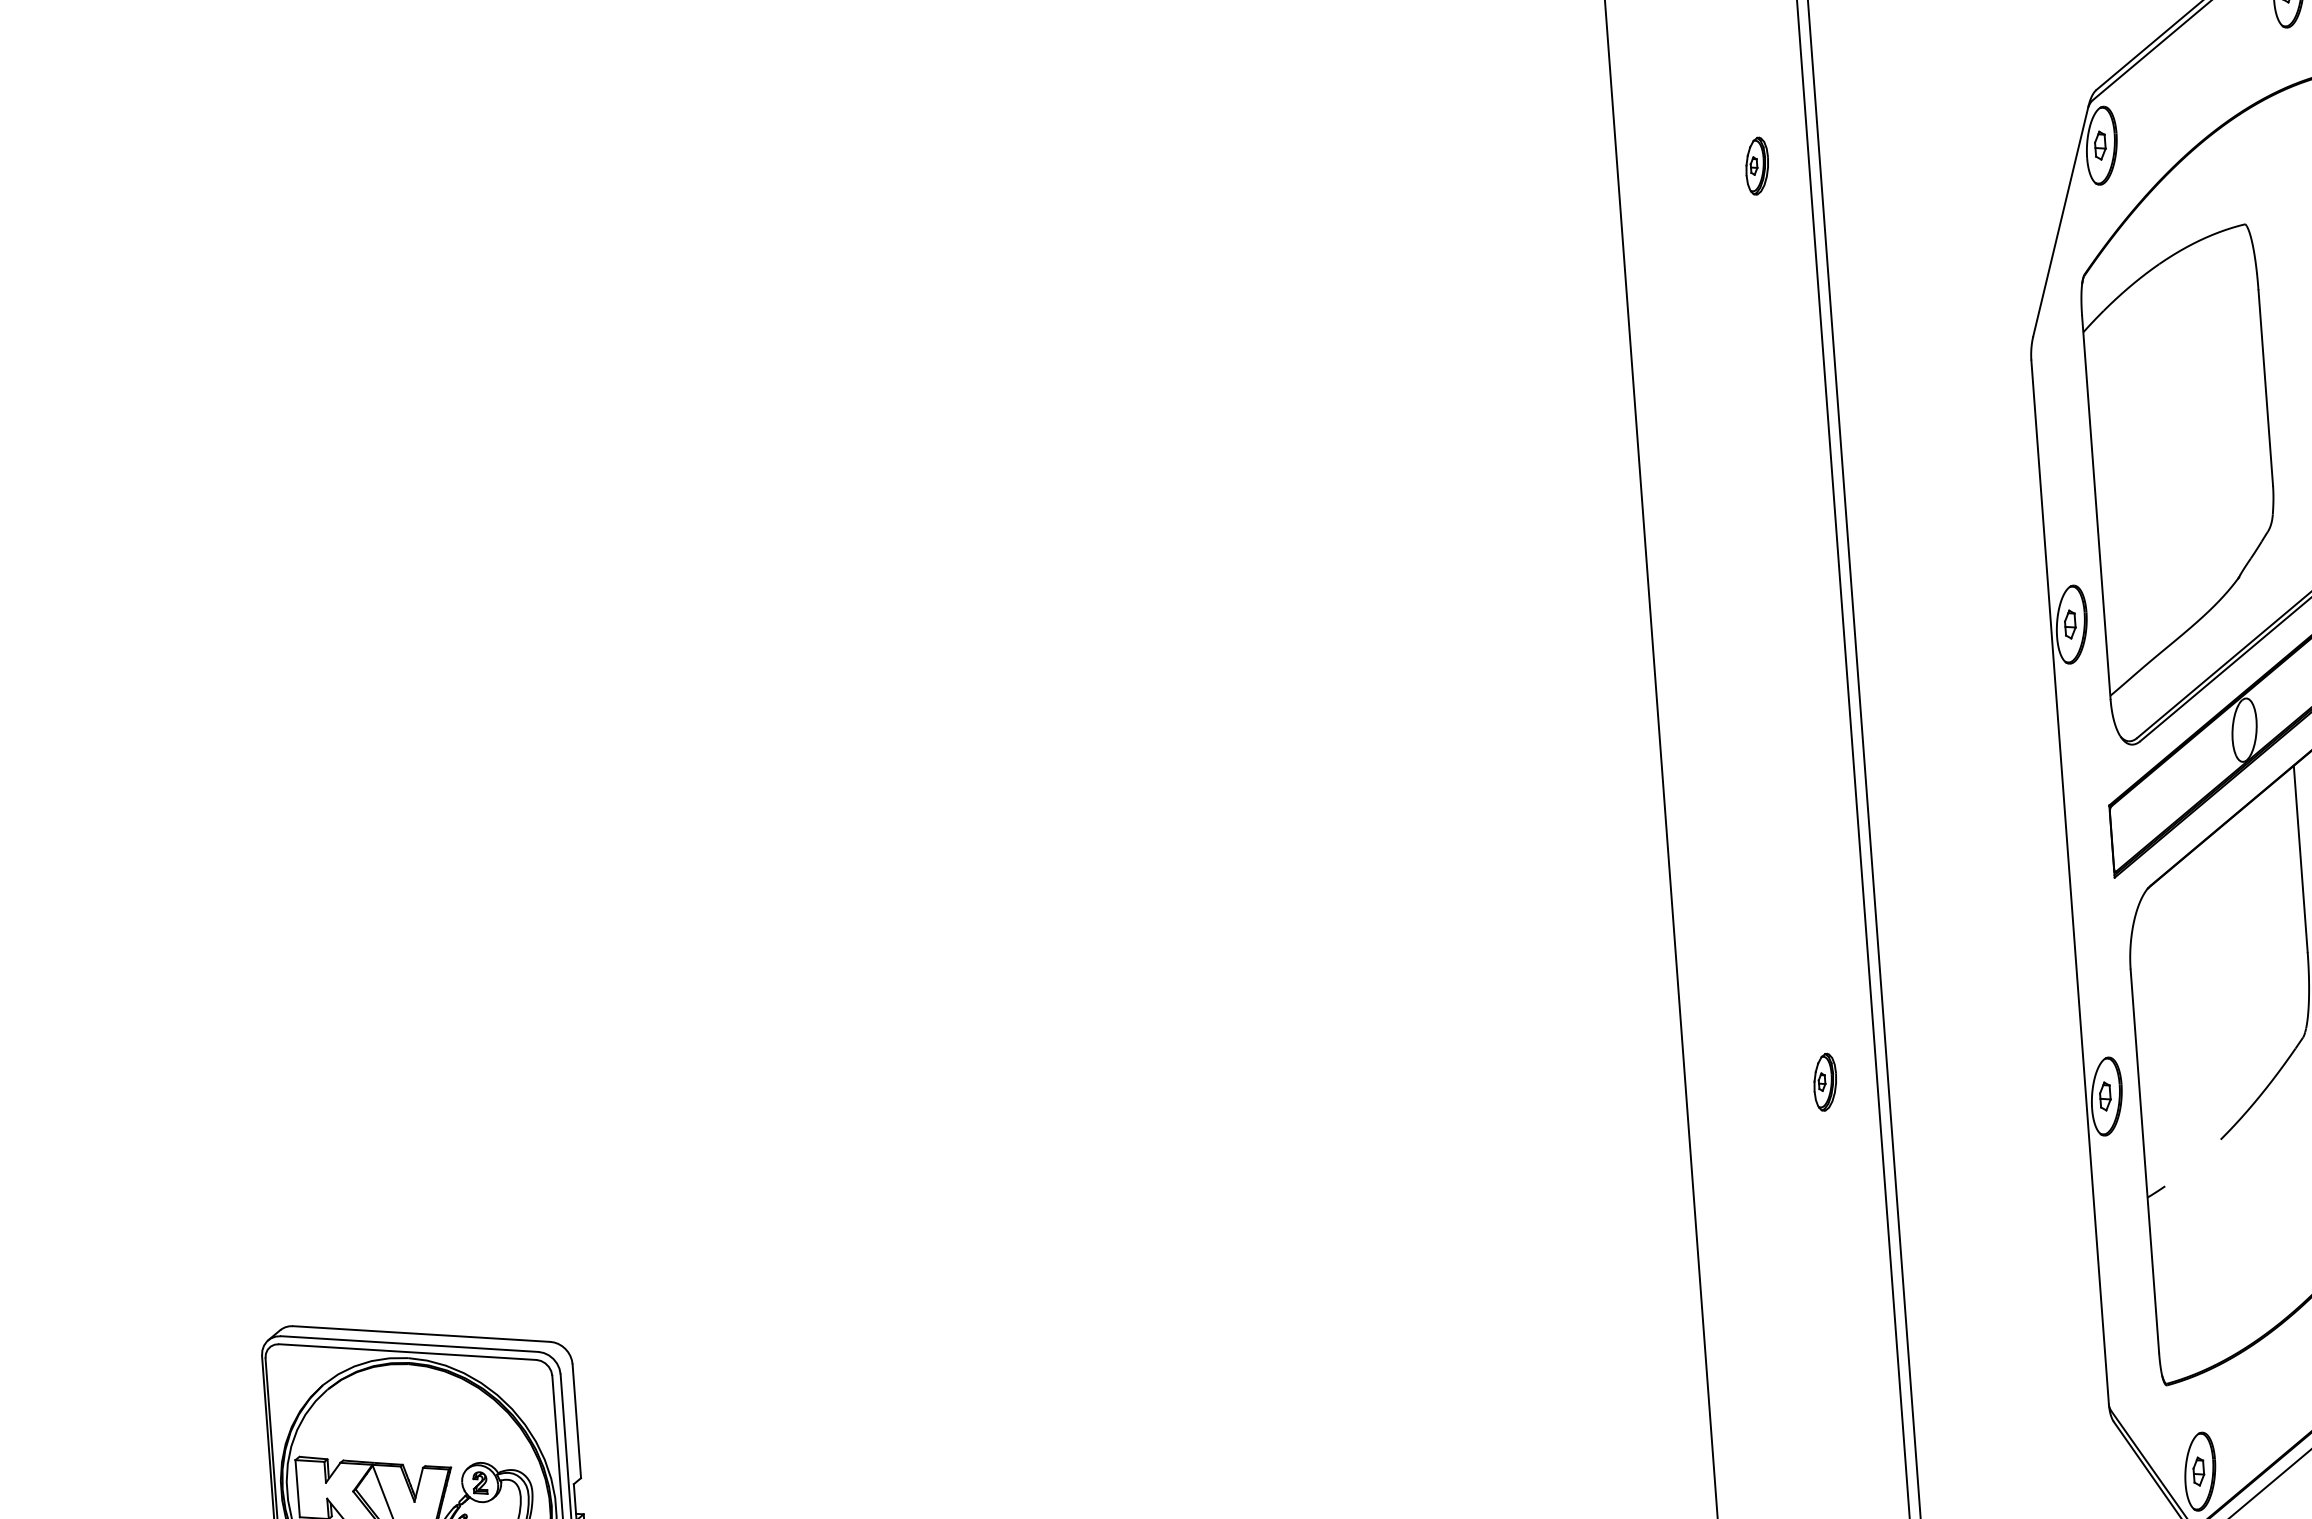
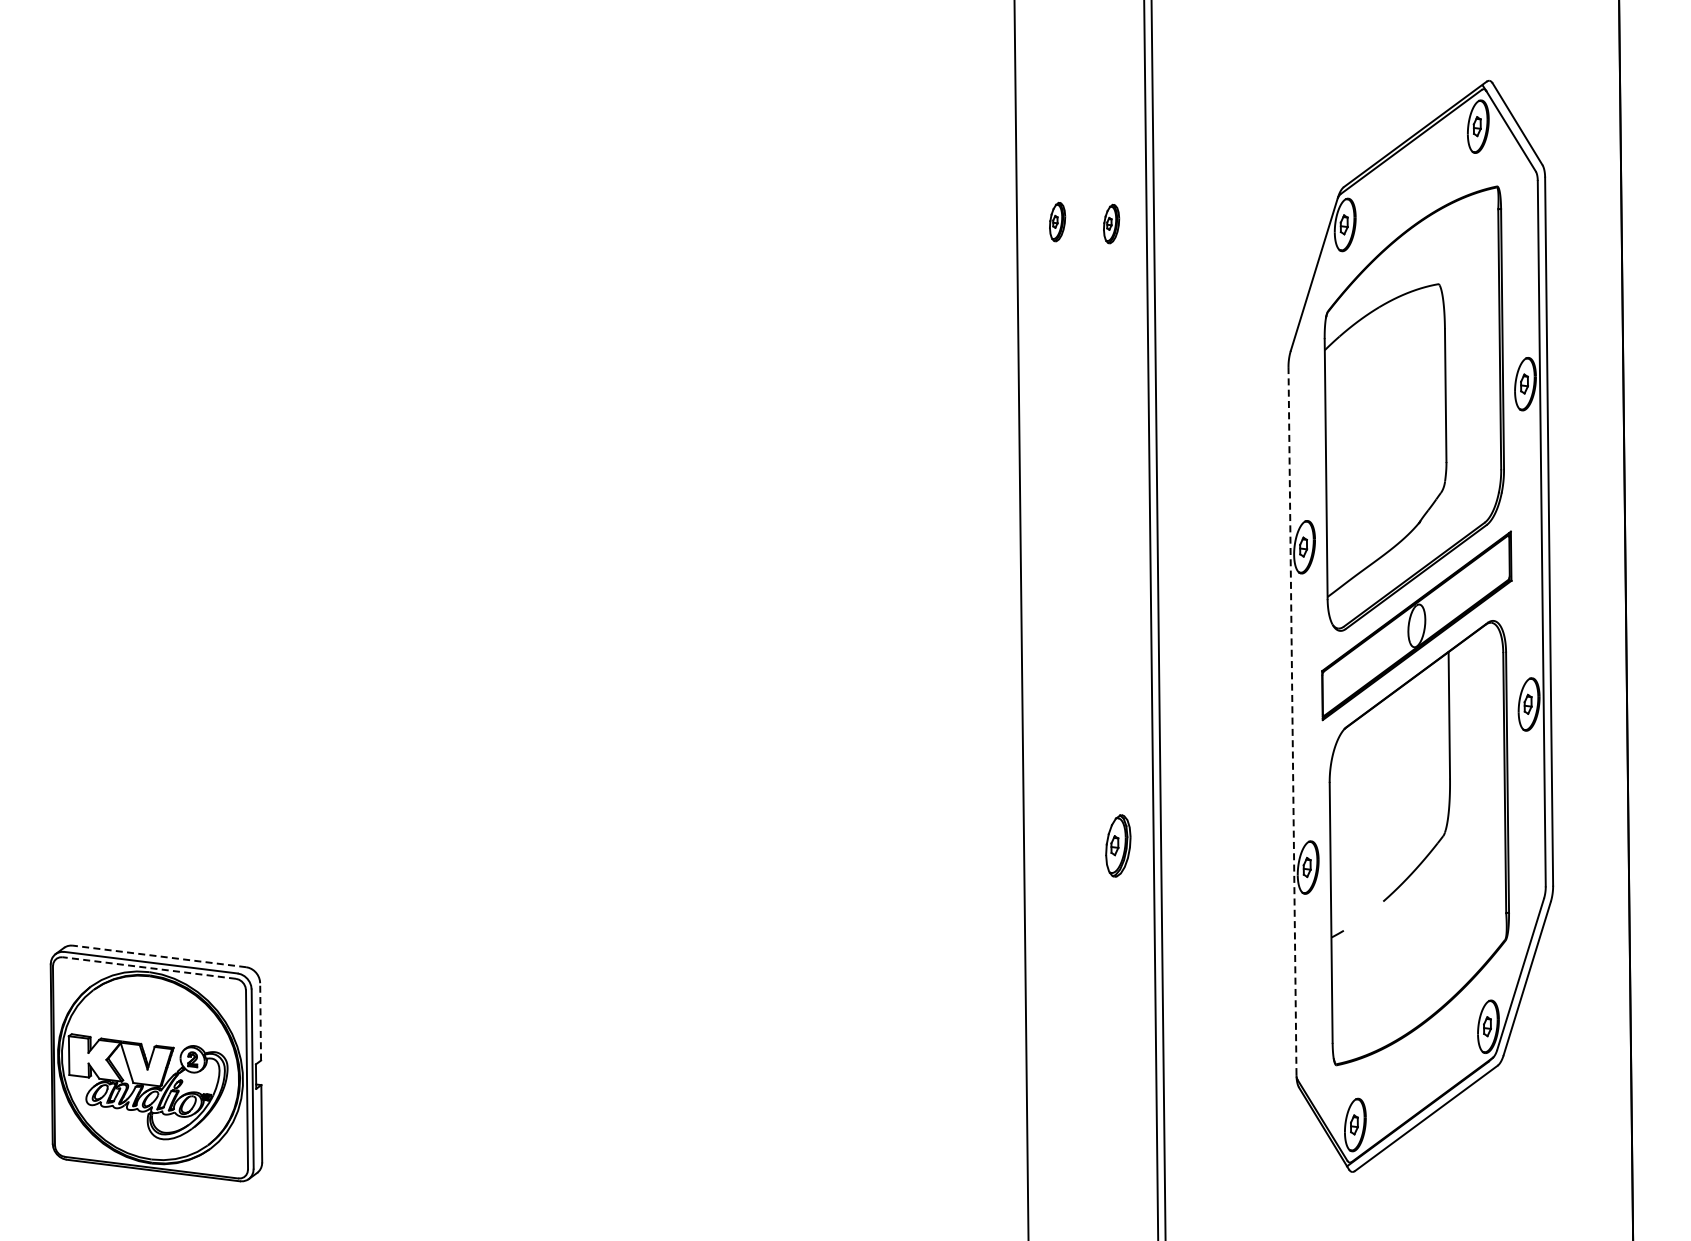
part: (1677, 167) -> (1057, 221), added
line: (2070, 882) -> (1292, 721), solid -> dashed
part: (1825, 1081) -> (1118, 845), size x1.6
line: (421, 1334) -> (159, 956), solid -> dashed
line: (406, 1351) -> (148, 967), solid -> dashed
line: (576, 1420) -> (260, 1021), solid -> dashed

